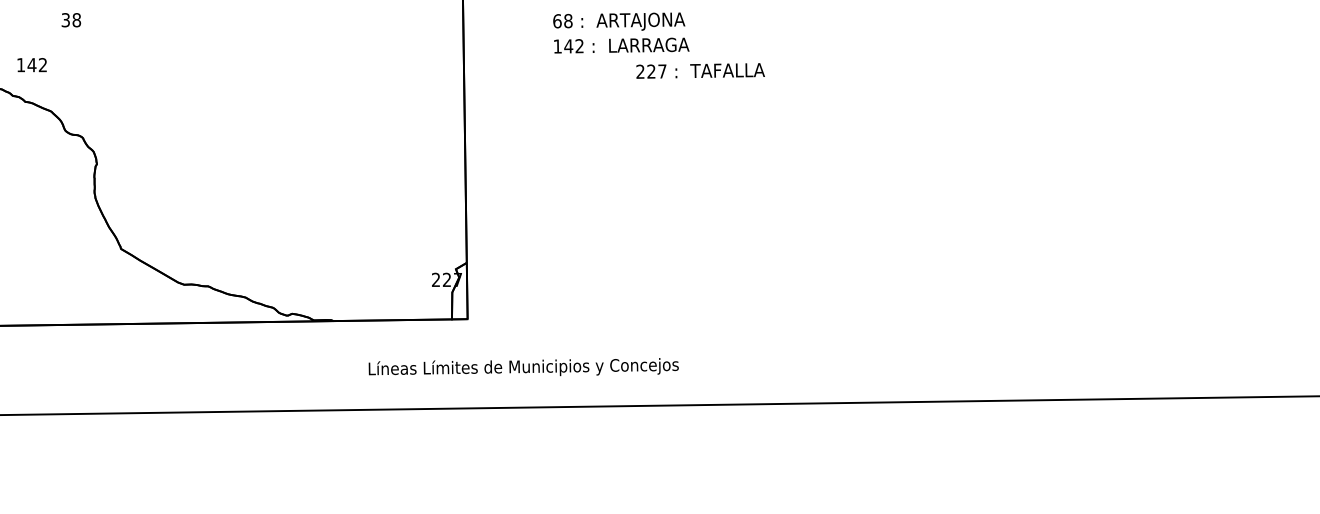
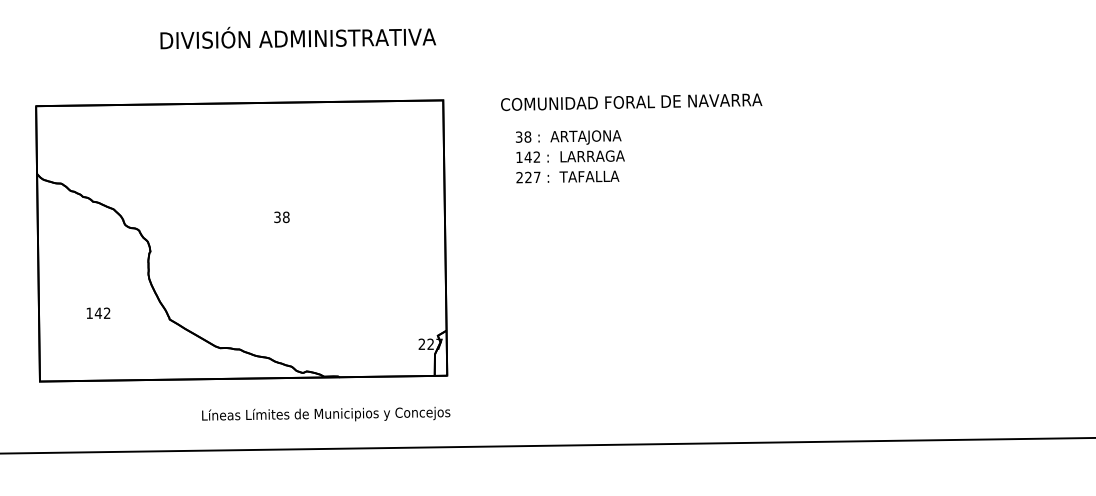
text: (70, 20) -> (281, 217), moved
text: (556, 20) -> (518, 136), 68 -> 38
text: (32, 64) -> (98, 312), moved
text: (700, 70) -> (567, 176), moved
text: (524, 366) -> (326, 413), moved

